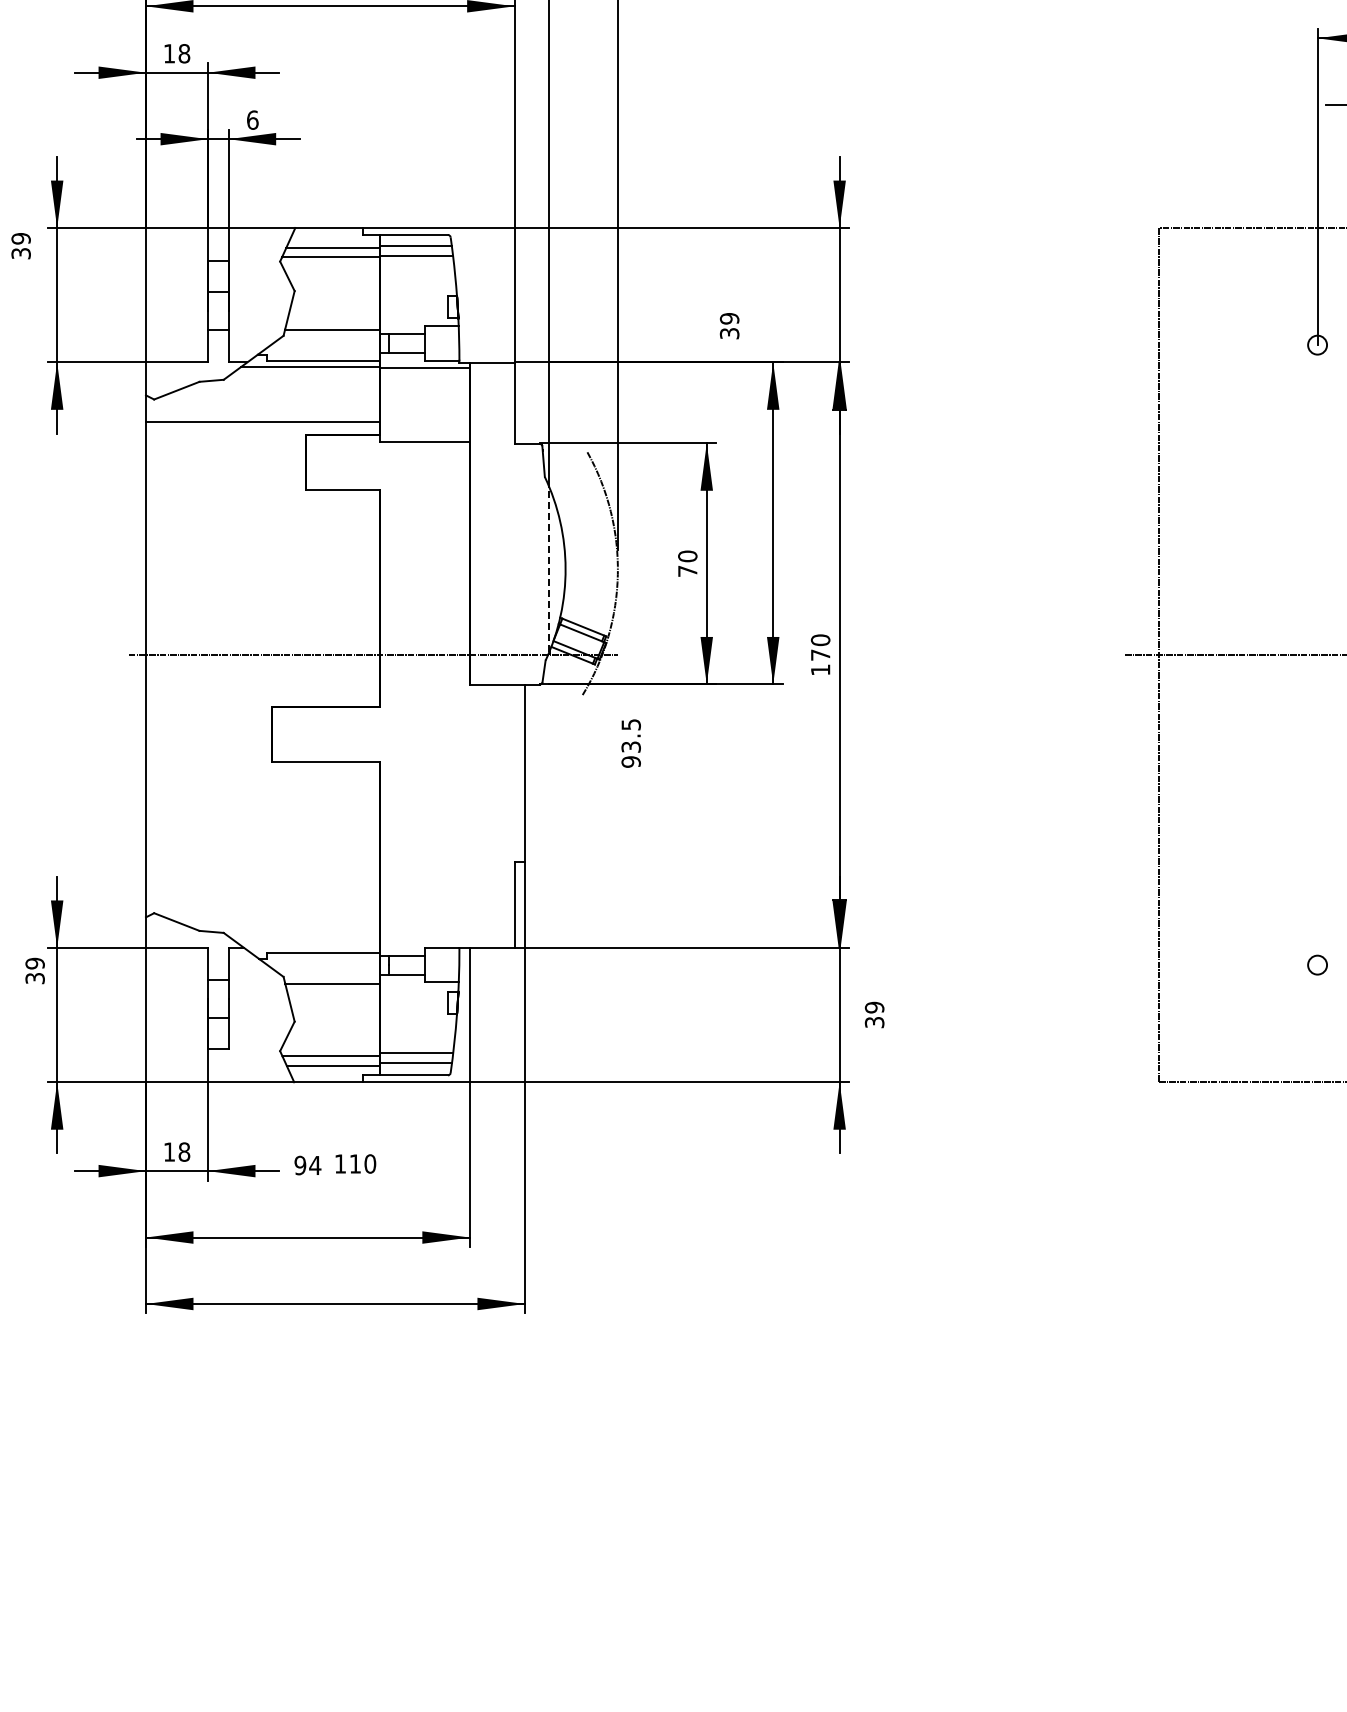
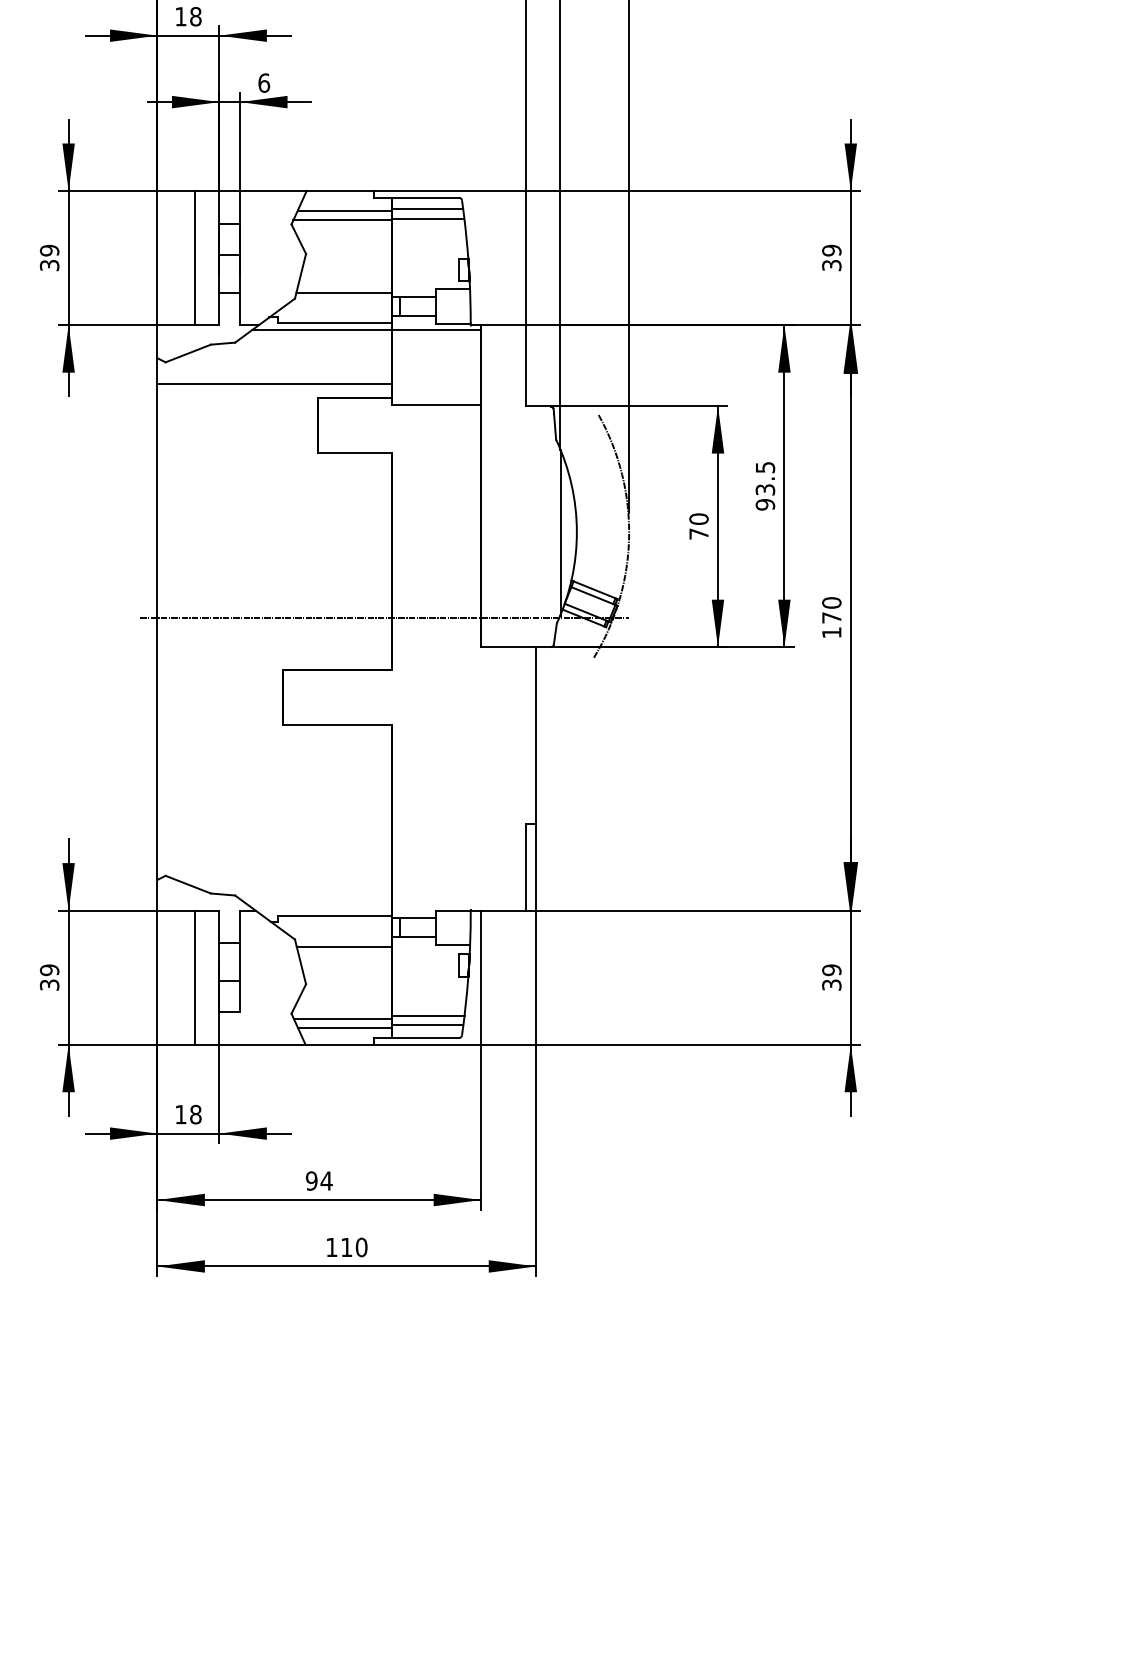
text: (20, 246) -> (48, 258), moved
line: (183, 295) -> (194, 258), added
text: (729, 326) -> (831, 258), moved
line: (549, 569) -> (560, 532), dashed -> solid
text: (630, 743) -> (764, 486), moved
text: (34, 970) -> (48, 977), moved
line: (183, 1014) -> (194, 977), added
text: (874, 1014) -> (831, 977), moved
text: (355, 1163) -> (346, 1246), moved
text: (307, 1165) -> (318, 1180), moved

